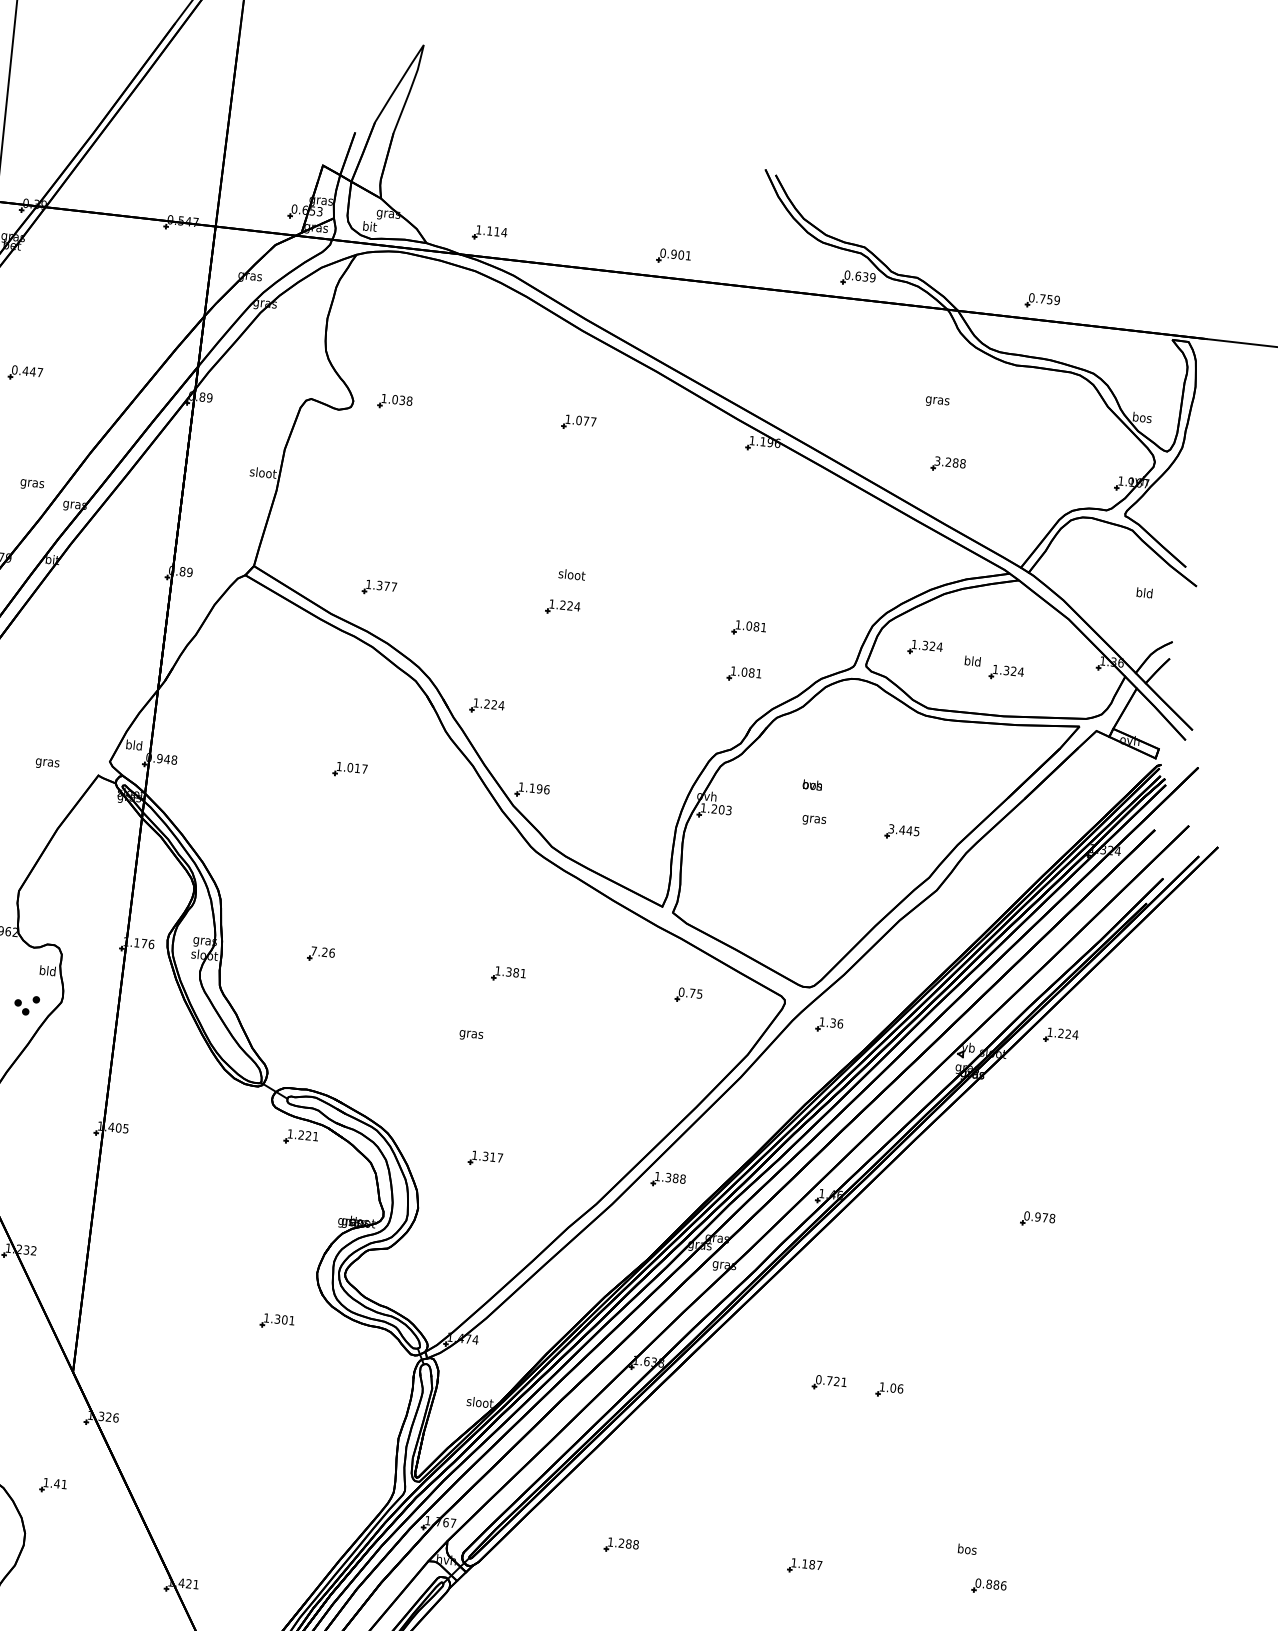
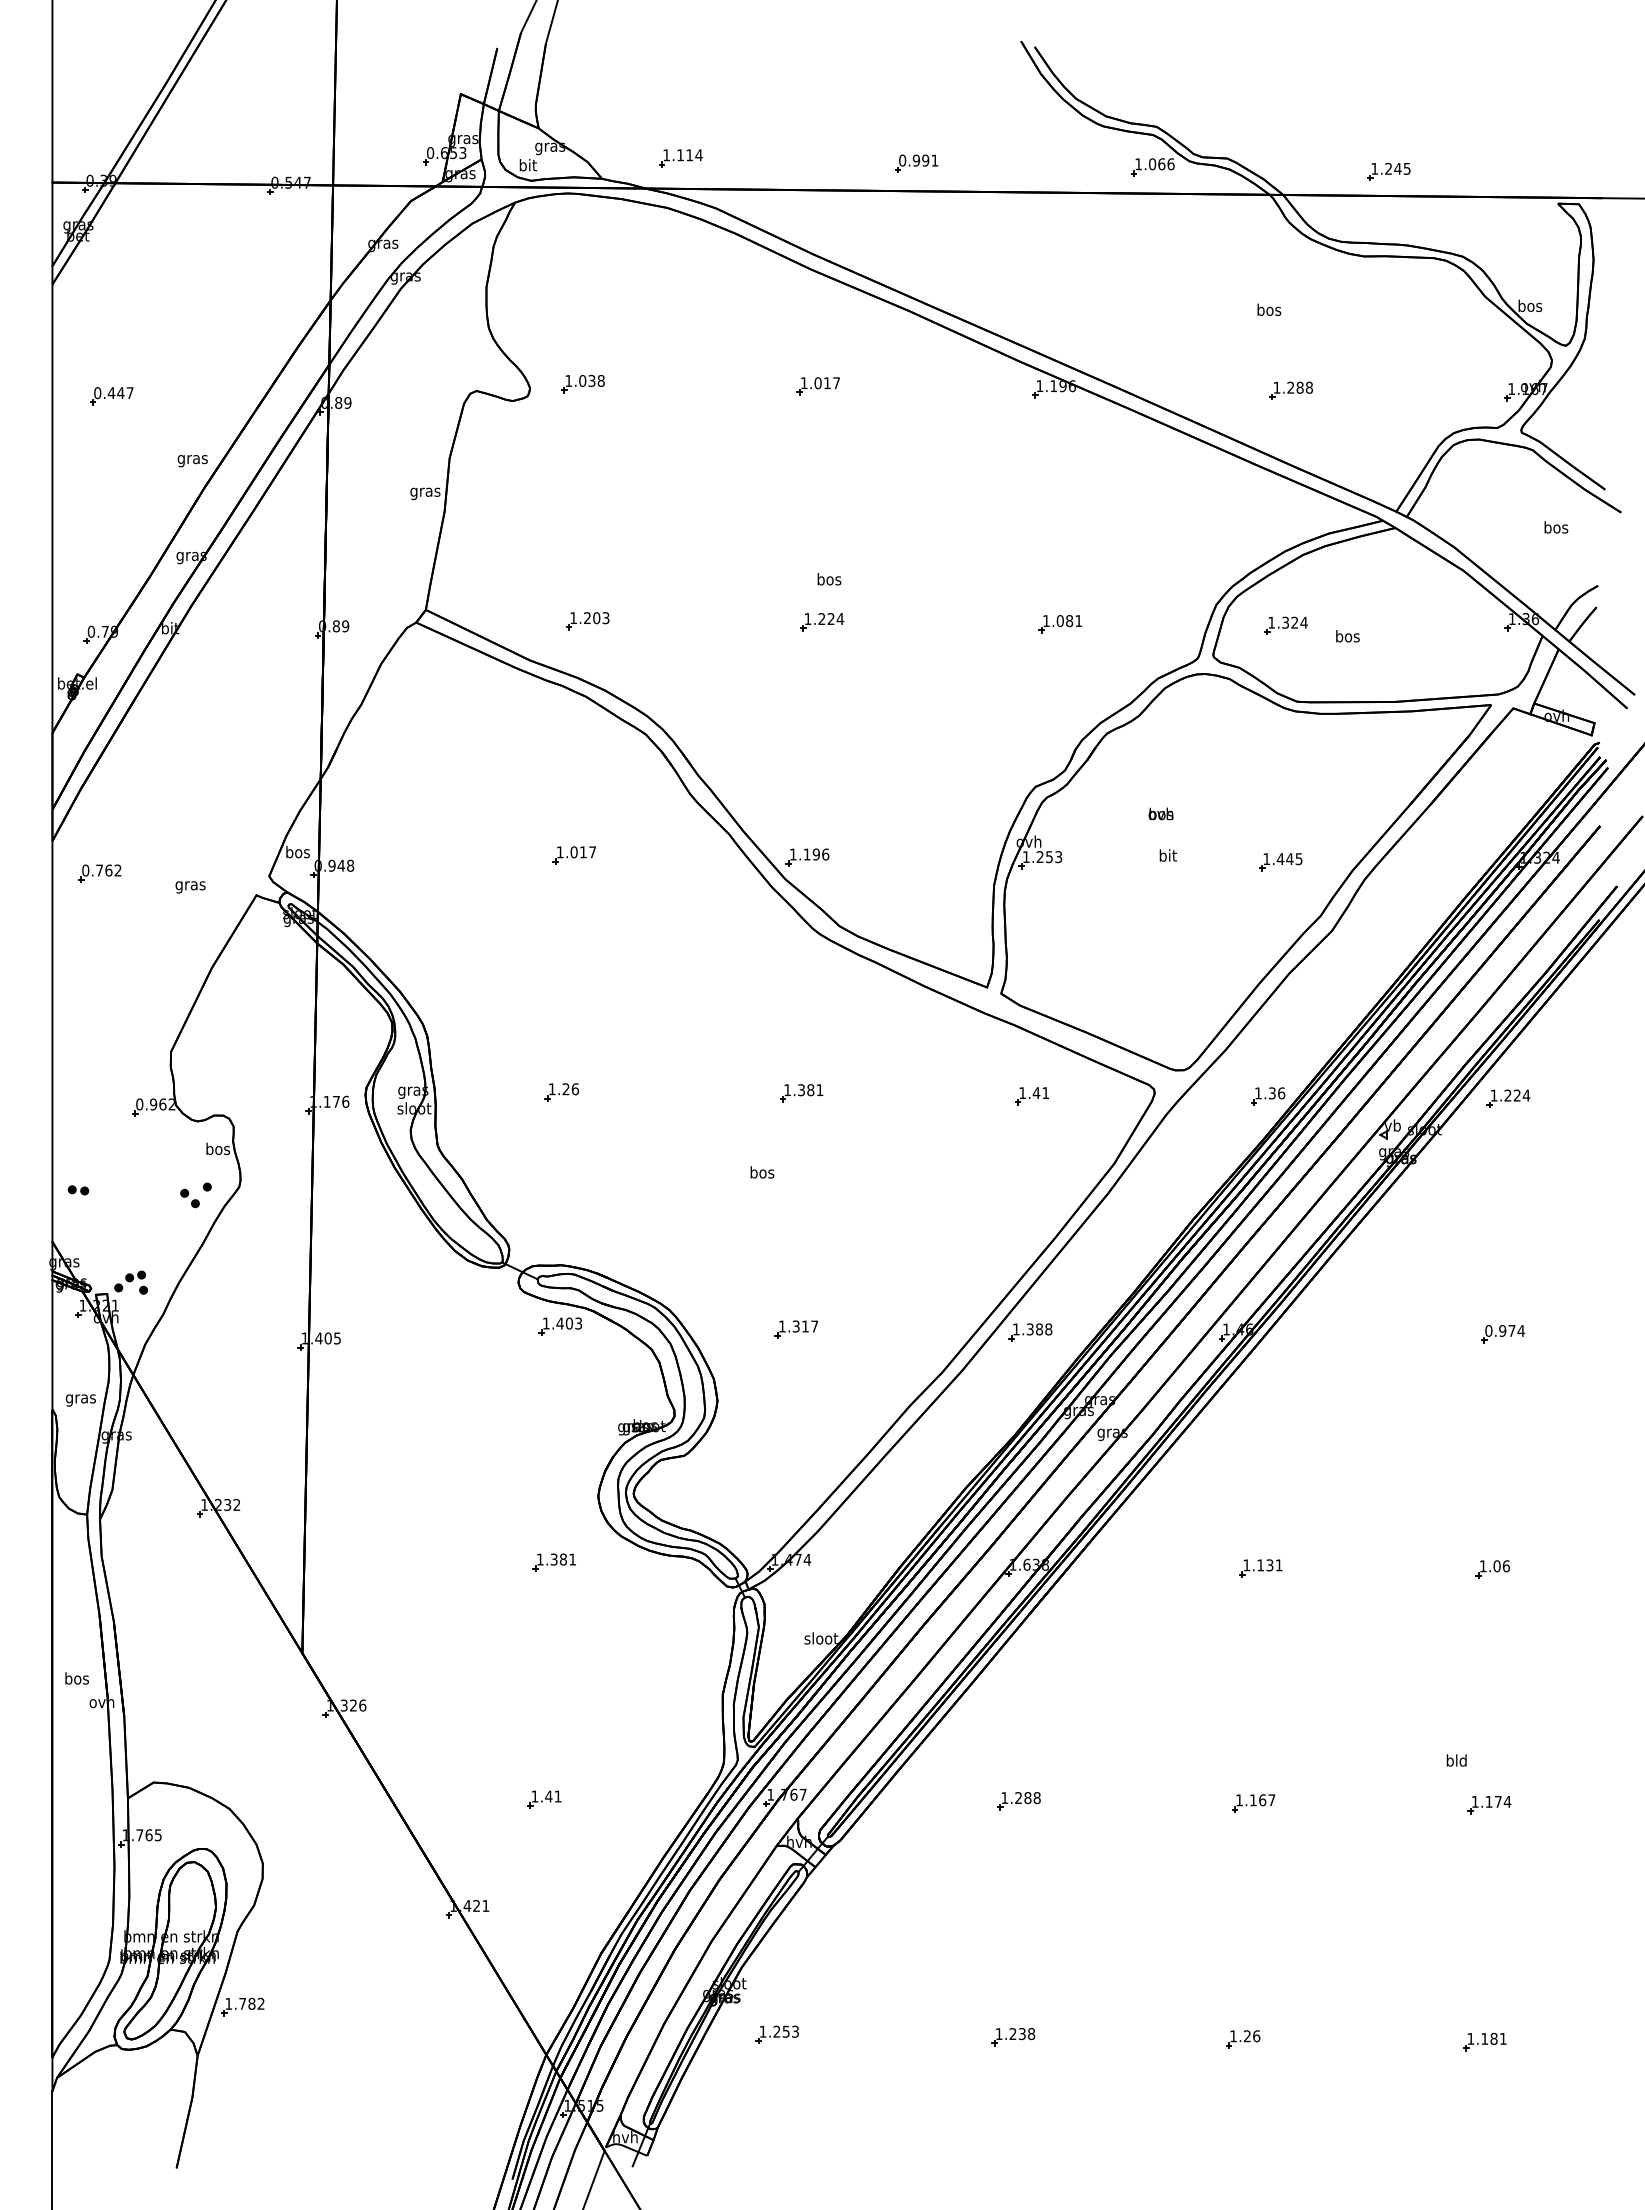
text: (681, 254) -> (925, 160), 0.901 -> 0.991
text: (859, 276) -> (1154, 164), 0.639 -> 1.066
text: (1044, 298) -> (1390, 168), 0.759 -> 1.245
text: (937, 400) -> (1269, 311), gras -> bos
text: (586, 421) -> (827, 383), 1.077 -> 1.017
text: (937, 460) -> (1276, 387), 3.288 -> 1.288
text: (263, 474) -> (425, 492), sloot -> gras
text: (32, 485) -> (192, 461), moved
text: (572, 574) -> (829, 579), sloot -> bos
text: (386, 586) -> (596, 618), 1.377 -> 1.203
text: (1144, 593) -> (1556, 527), bld -> bos
text: (972, 661) -> (1347, 636), bld -> bos
part: (1006, 672) -> (1391, 646), removed
part: (744, 674) -> (1060, 683), removed
part: (487, 706) -> (739, 757), removed
text: (134, 744) -> (297, 851), bld -> bos
text: (721, 810) -> (1049, 857), 1.203 -> 1.253
text: (814, 818) -> (1167, 856), gras -> bit
text: (891, 829) -> (1266, 859), 3.445 -> 1.445
text: (313, 951) -> (551, 1089), 7.26 -> 1.26
text: (48, 970) -> (218, 1148), bld -> bos
text: (690, 993) -> (1034, 1093), 0.75 -> 1.41
part: (829, 1025) -> (1268, 1096), moved
text: (471, 1034) -> (762, 1173), gras -> bos
text: (308, 1135) -> (569, 1323), 1.221 -> 1.403
text: (1052, 1218) -> (1521, 1330), 0.978 -> 0.974
text: (284, 1319) -> (563, 1559), 1.301 -> 1.381
text: (827, 1380) -> (1258, 1565), 0.721 -> 1.131
part: (889, 1390) -> (1492, 1569), moved
part: (53, 1485) -> (544, 1799), moved
text: (967, 1549) -> (1456, 1760), bos -> bld
text: (812, 1564) -> (1262, 1800), 1.187 -> 1.167
text: (991, 1584) -> (1491, 1801), 0.886 -> 1.174

